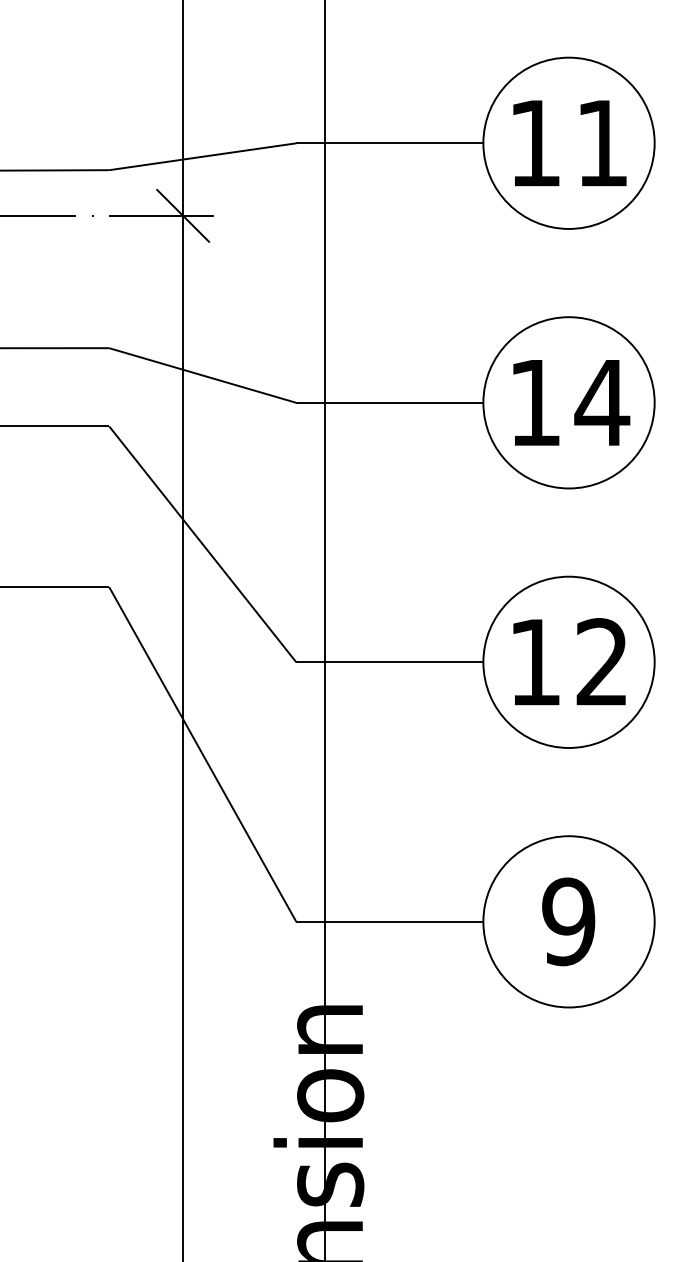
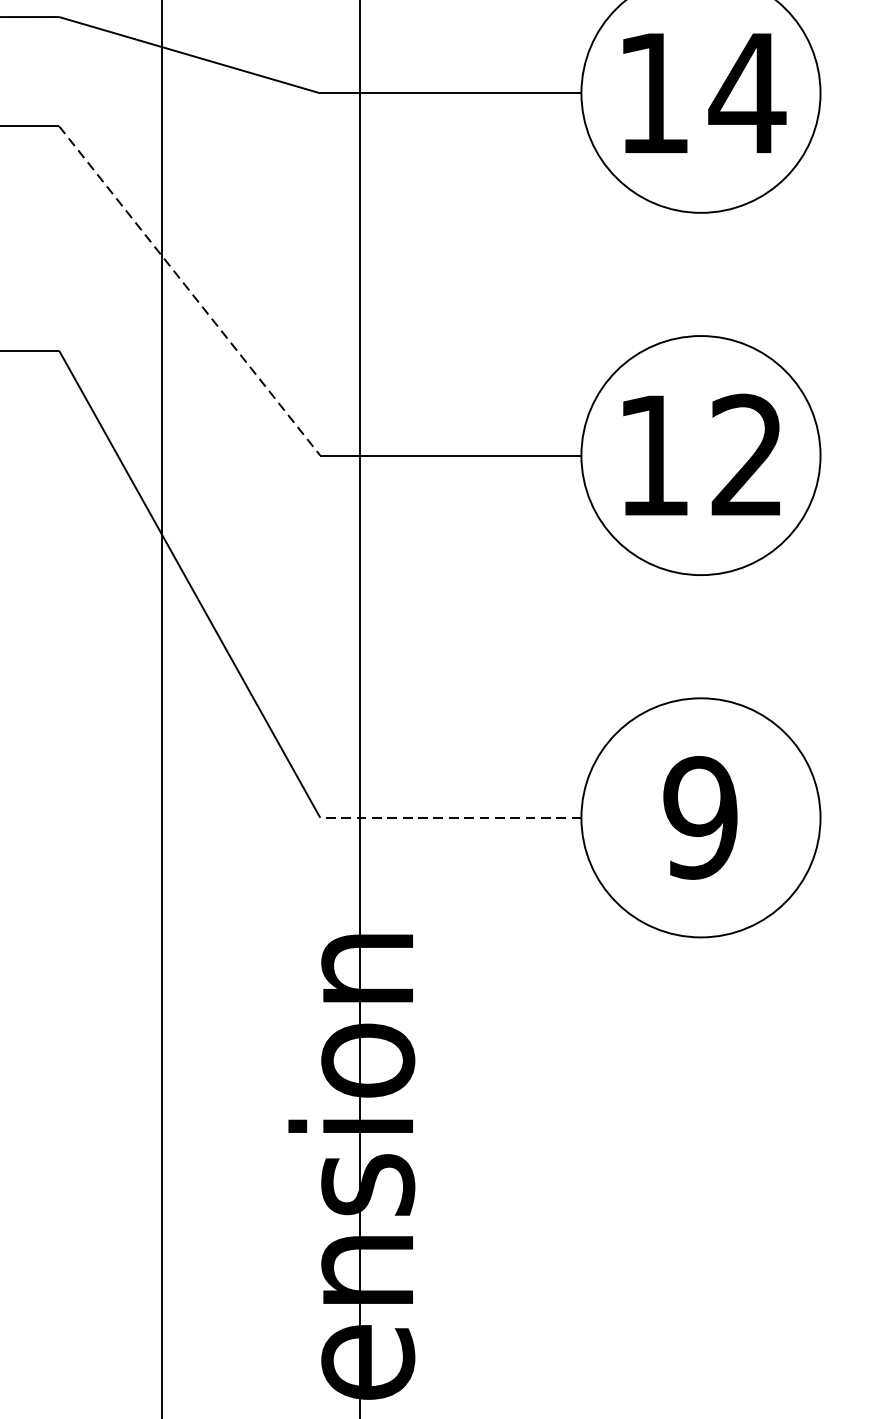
line: (202, 544) -> (189, 291), solid -> dashed
line: (389, 921) -> (450, 817), solid -> dashed

